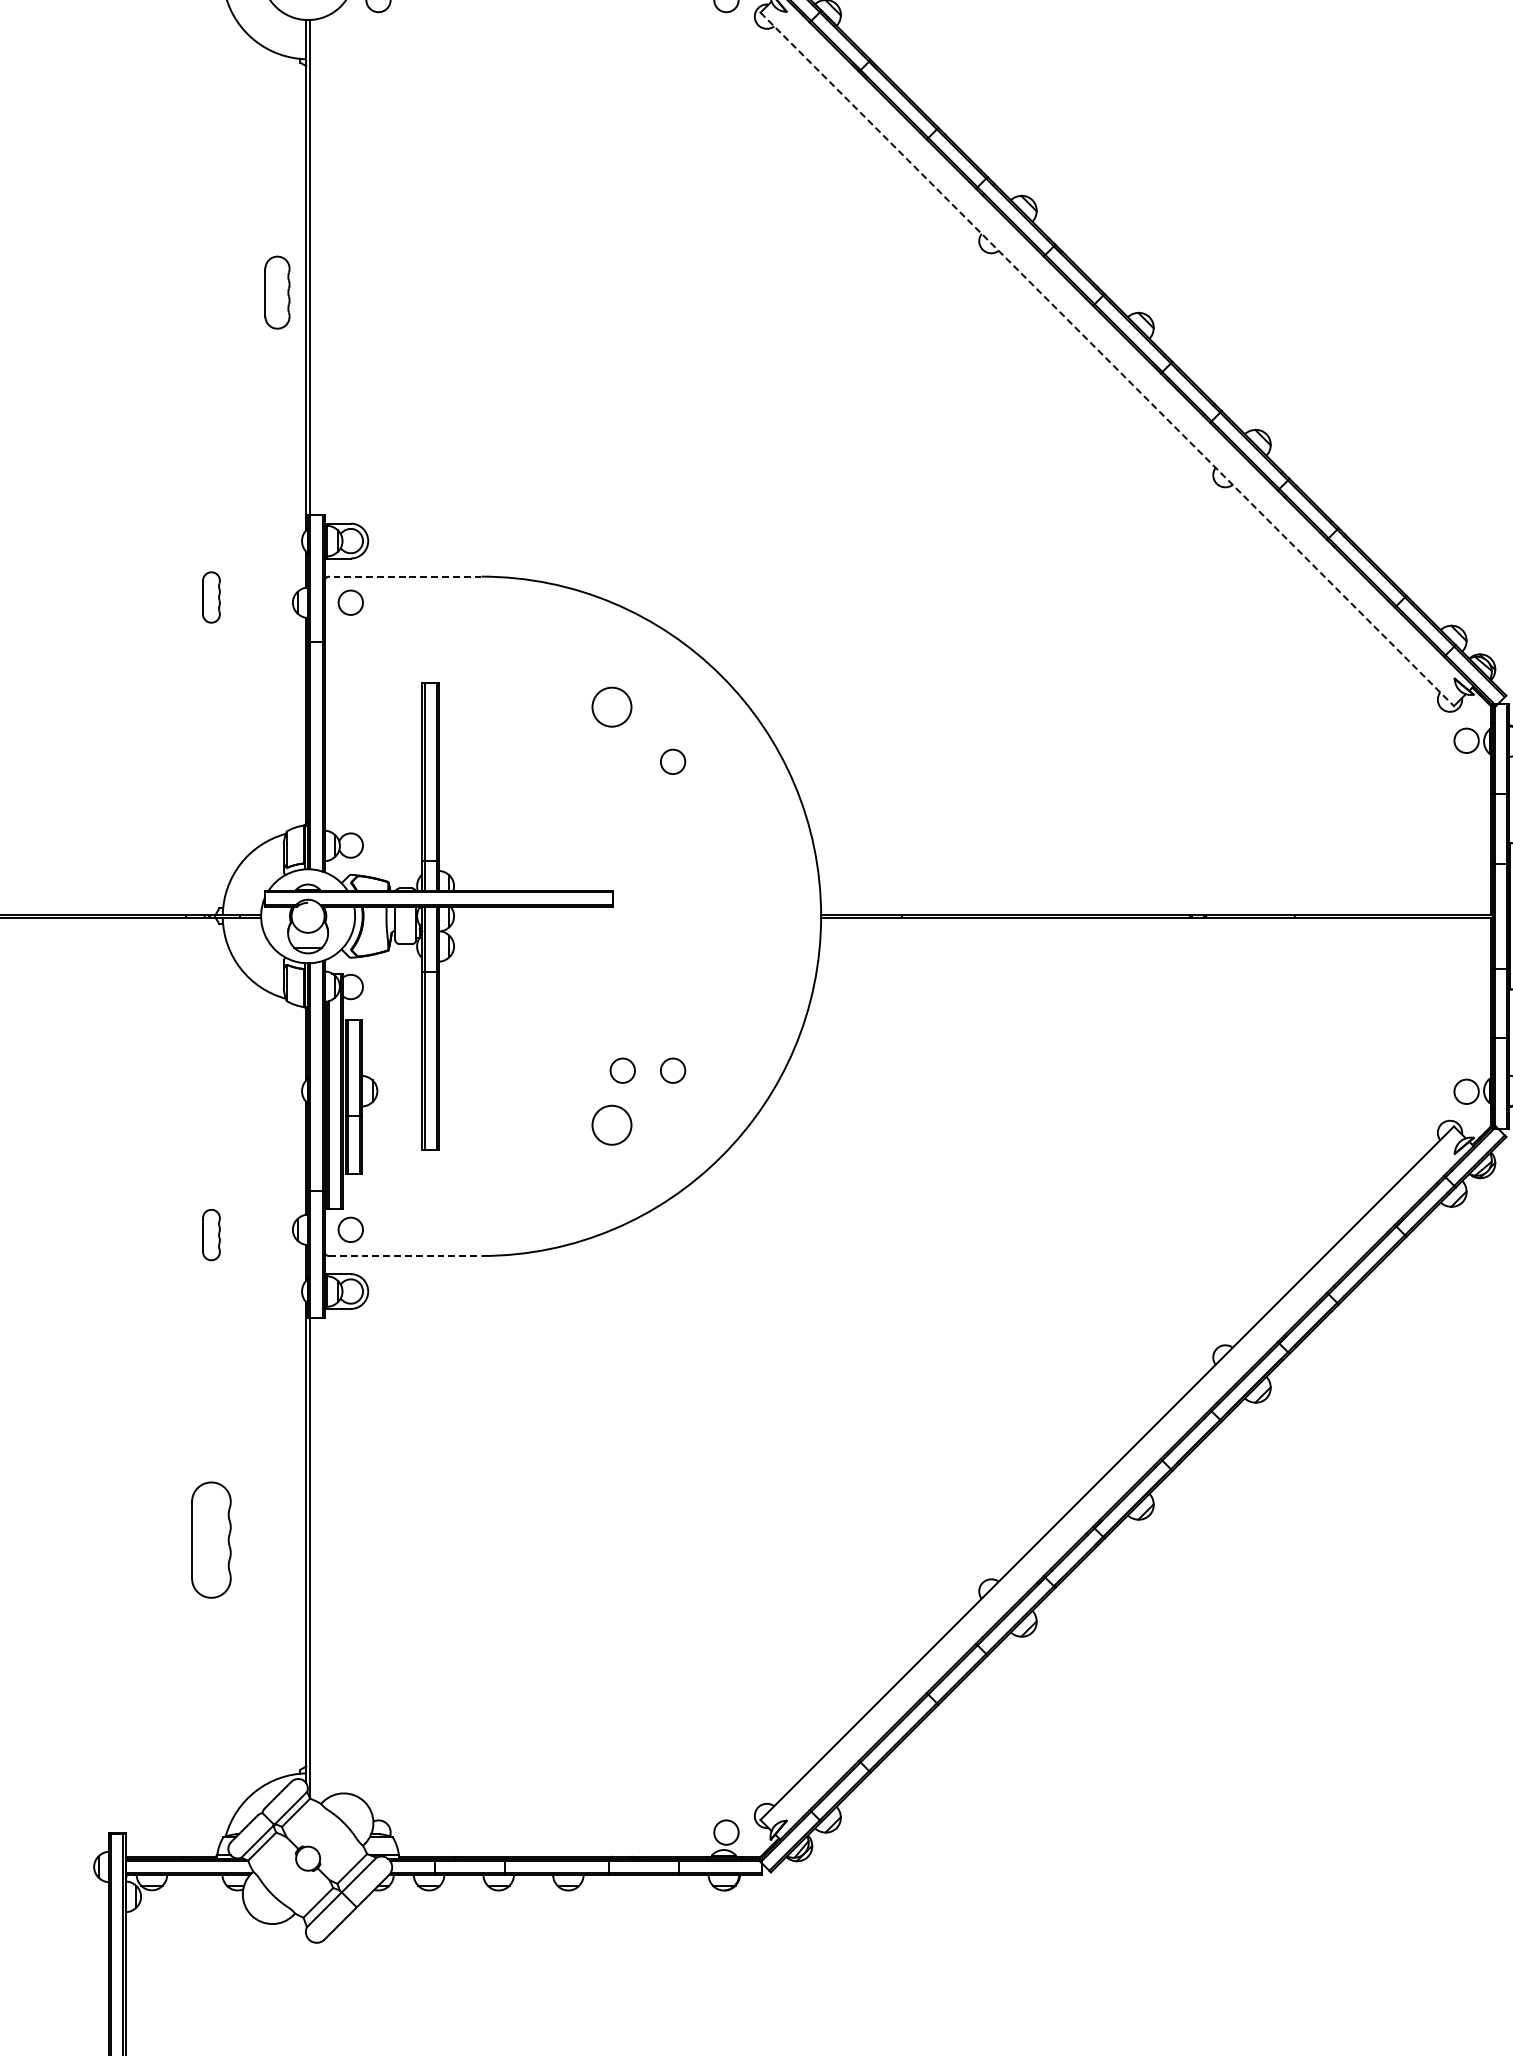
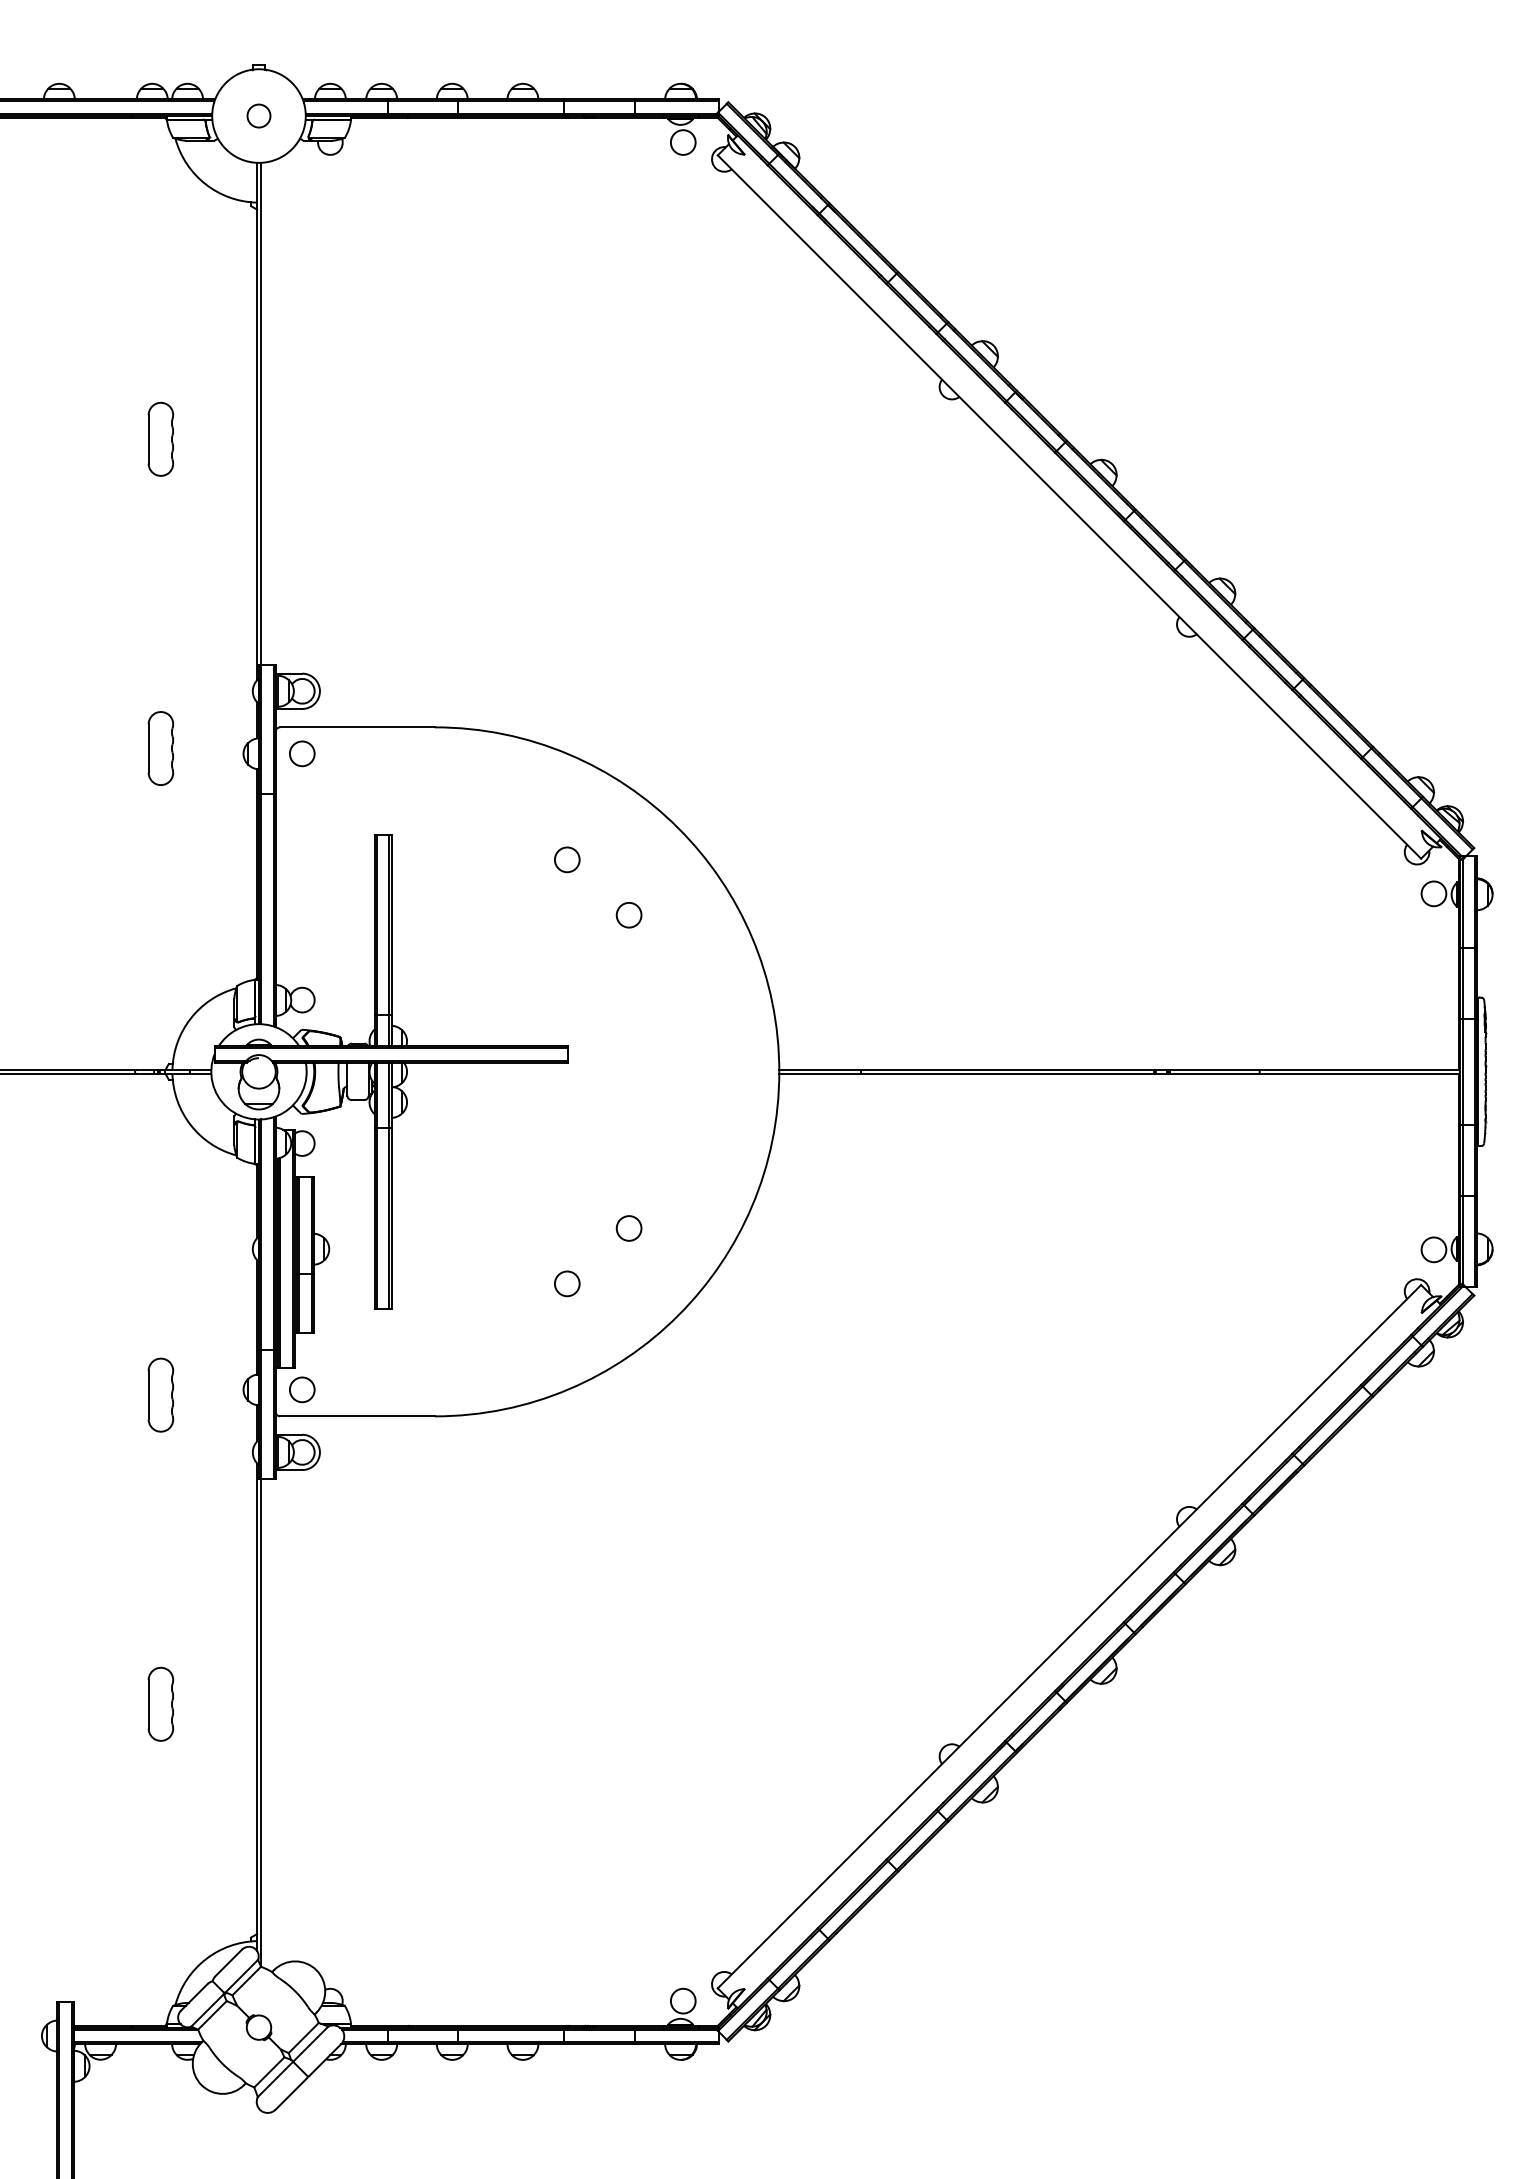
part: (277, 291) -> (160, 438), moved
line: (1107, 359) -> (1069, 507), dashed -> solid
line: (405, 576) -> (357, 727), dashed -> solid
part: (211, 597) -> (160, 748), size x1.43
circle: (612, 706) -> (567, 859), size x0.62
circle: (622, 1070) -> (577, 1228), removed
circle: (612, 1124) -> (567, 1283), size x0.62
part: (211, 1234) -> (160, 1394), size x1.43
line: (406, 1256) -> (358, 1416), dashed -> solid
part: (211, 1539) -> (160, 1703), size x0.62

